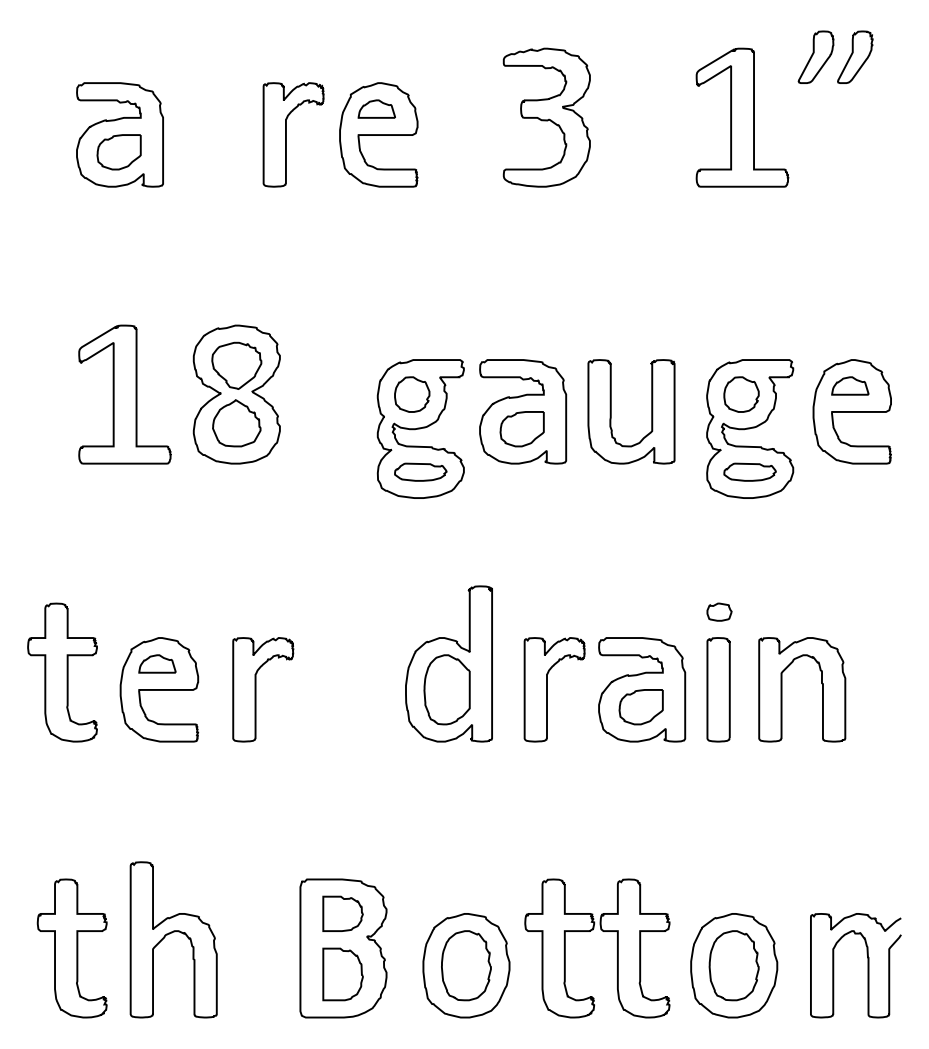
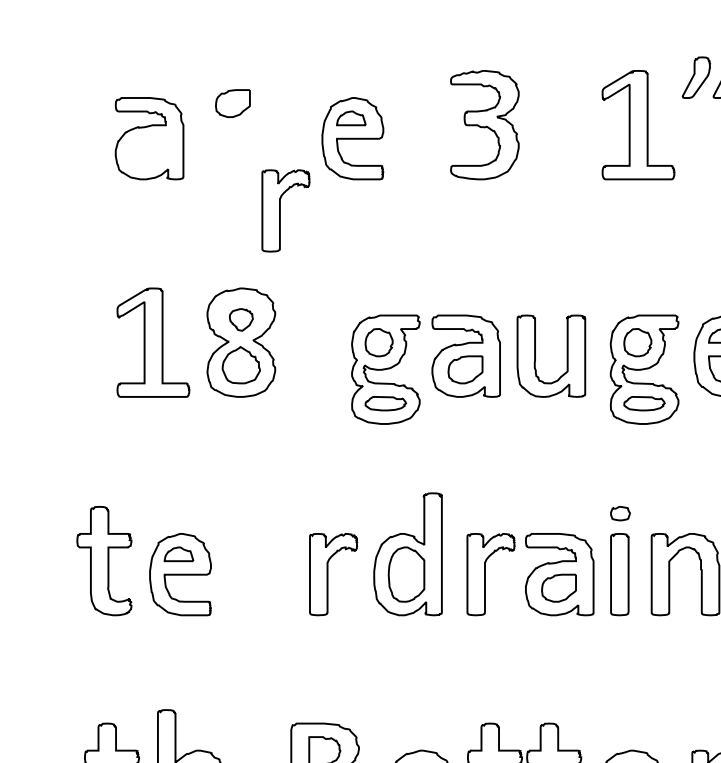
part: (286, 134) -> (280, 210), moved
part: (118, 152) -> (232, 103), moved
part: (236, 365) -> (241, 319), size x0.6
part: (256, 689) -> (328, 574), moved

